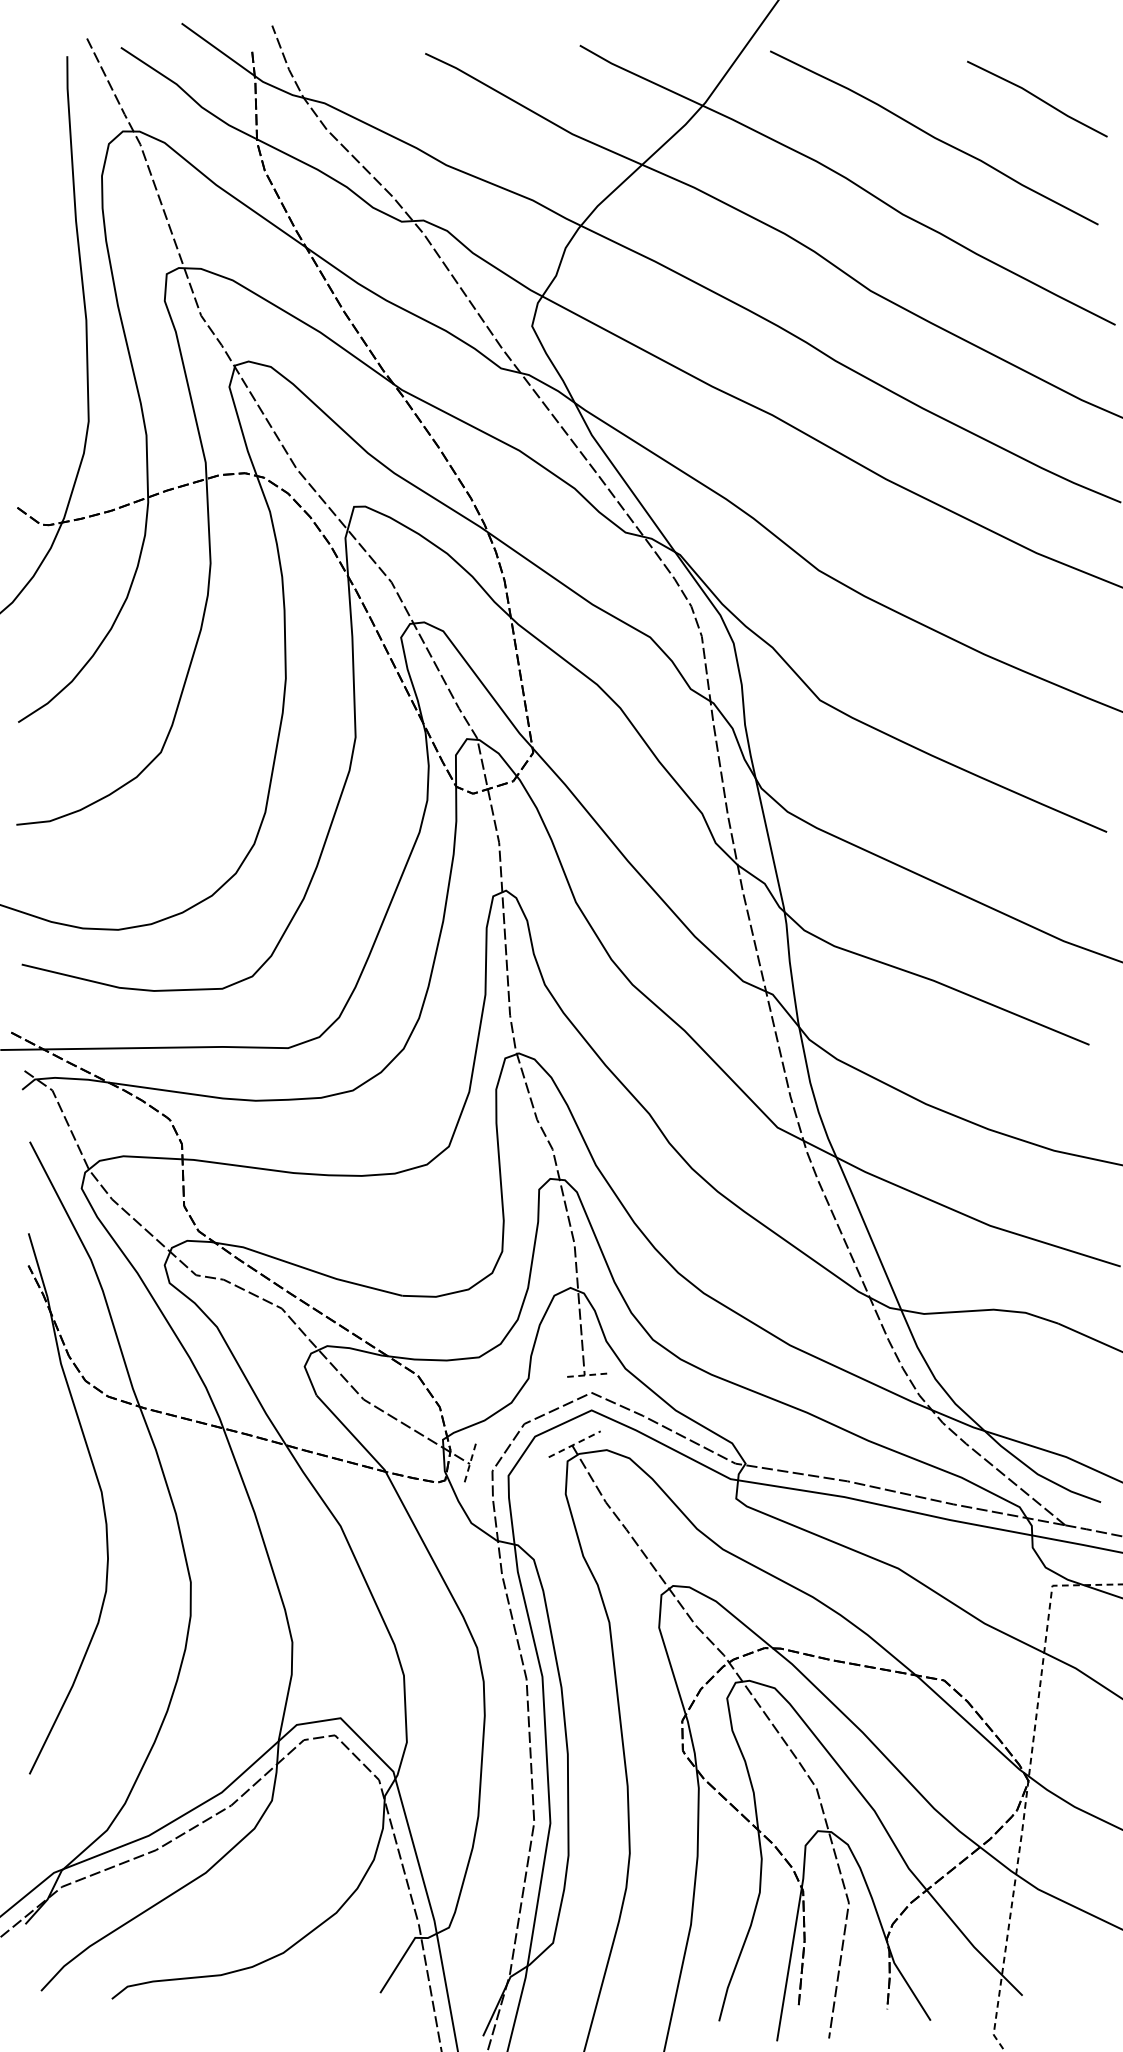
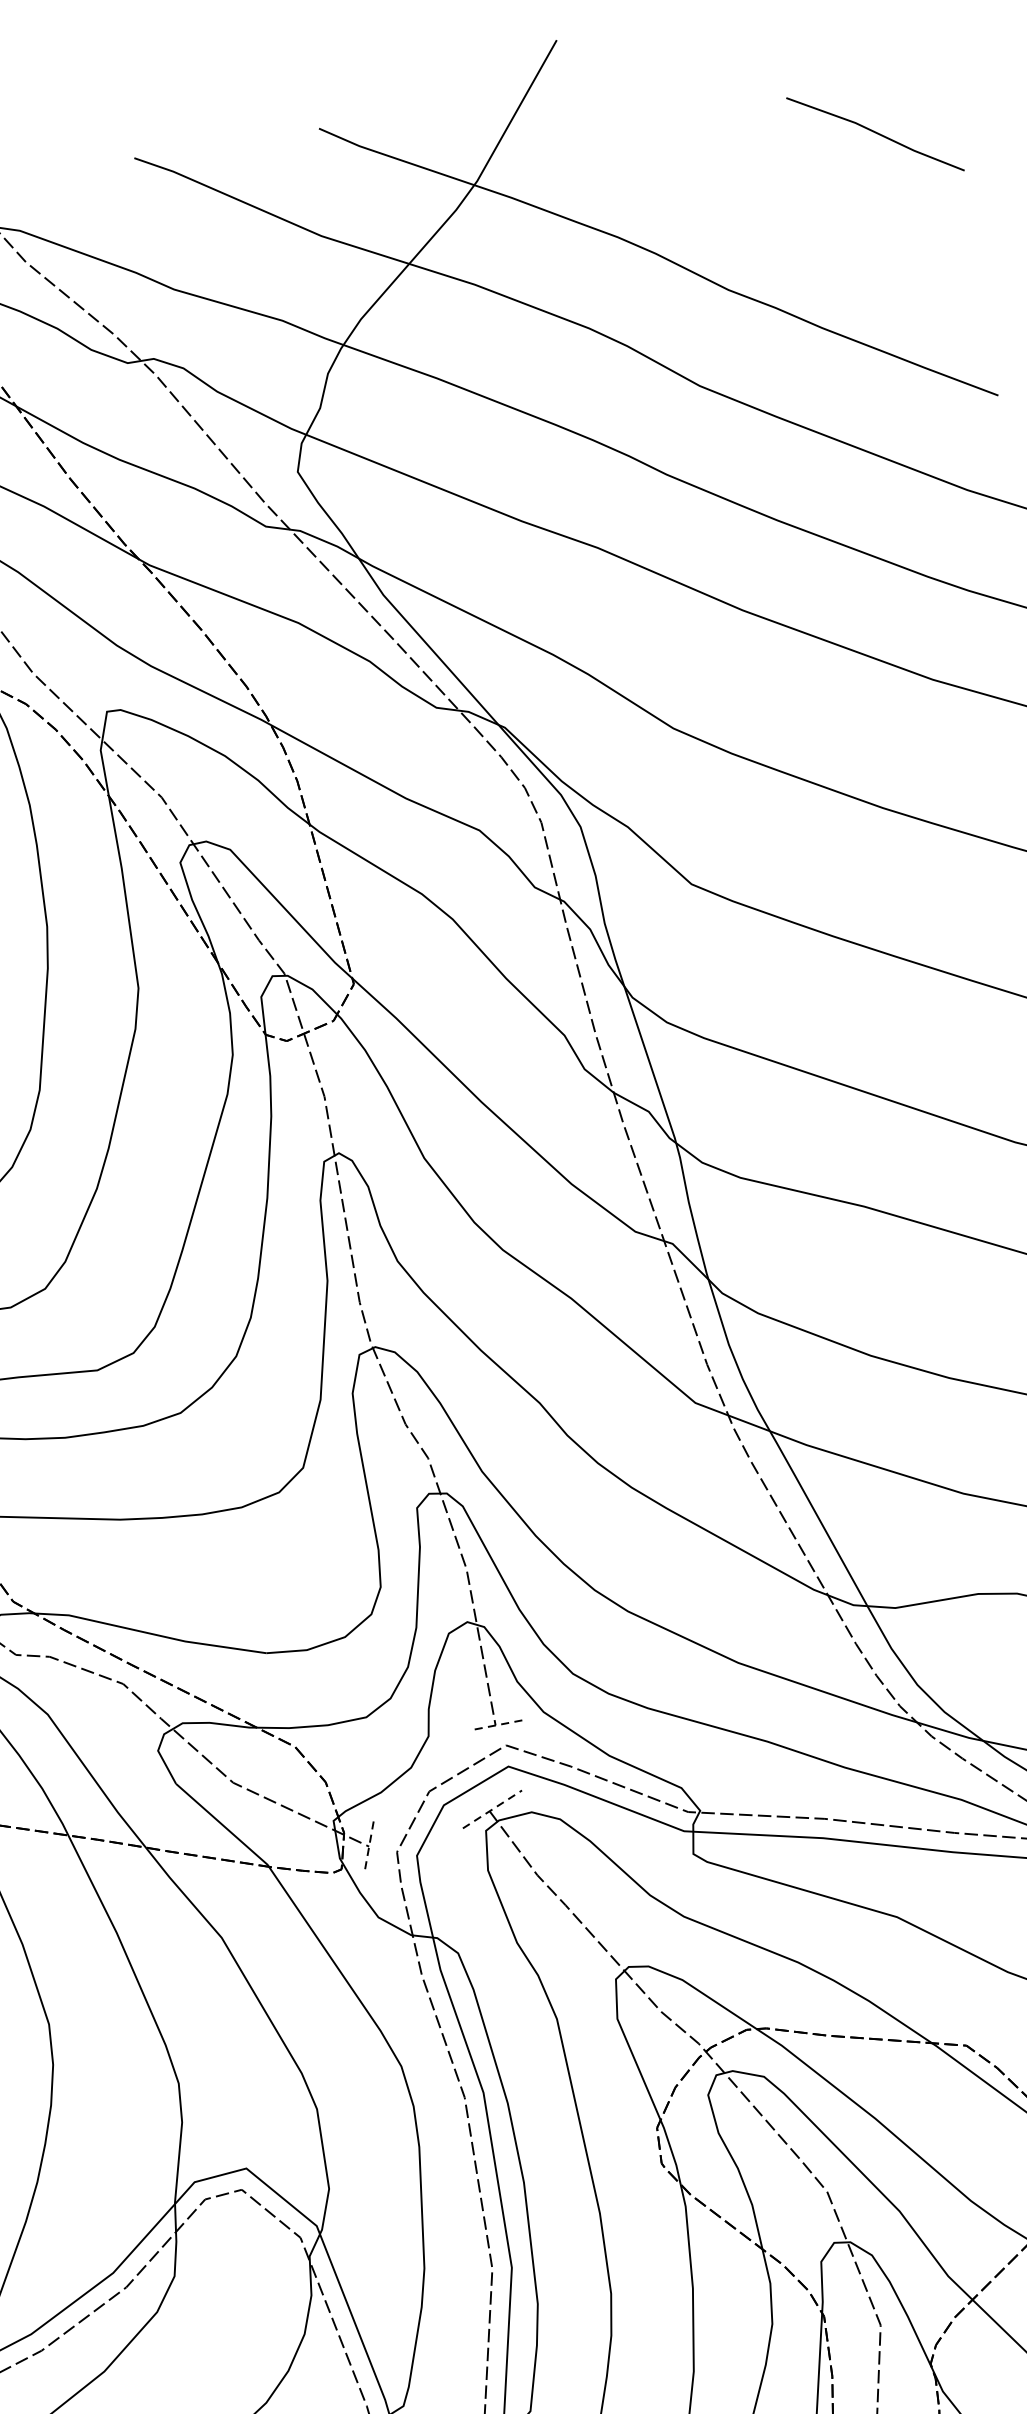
curve: (934, 137) -> (756, 193), removed

